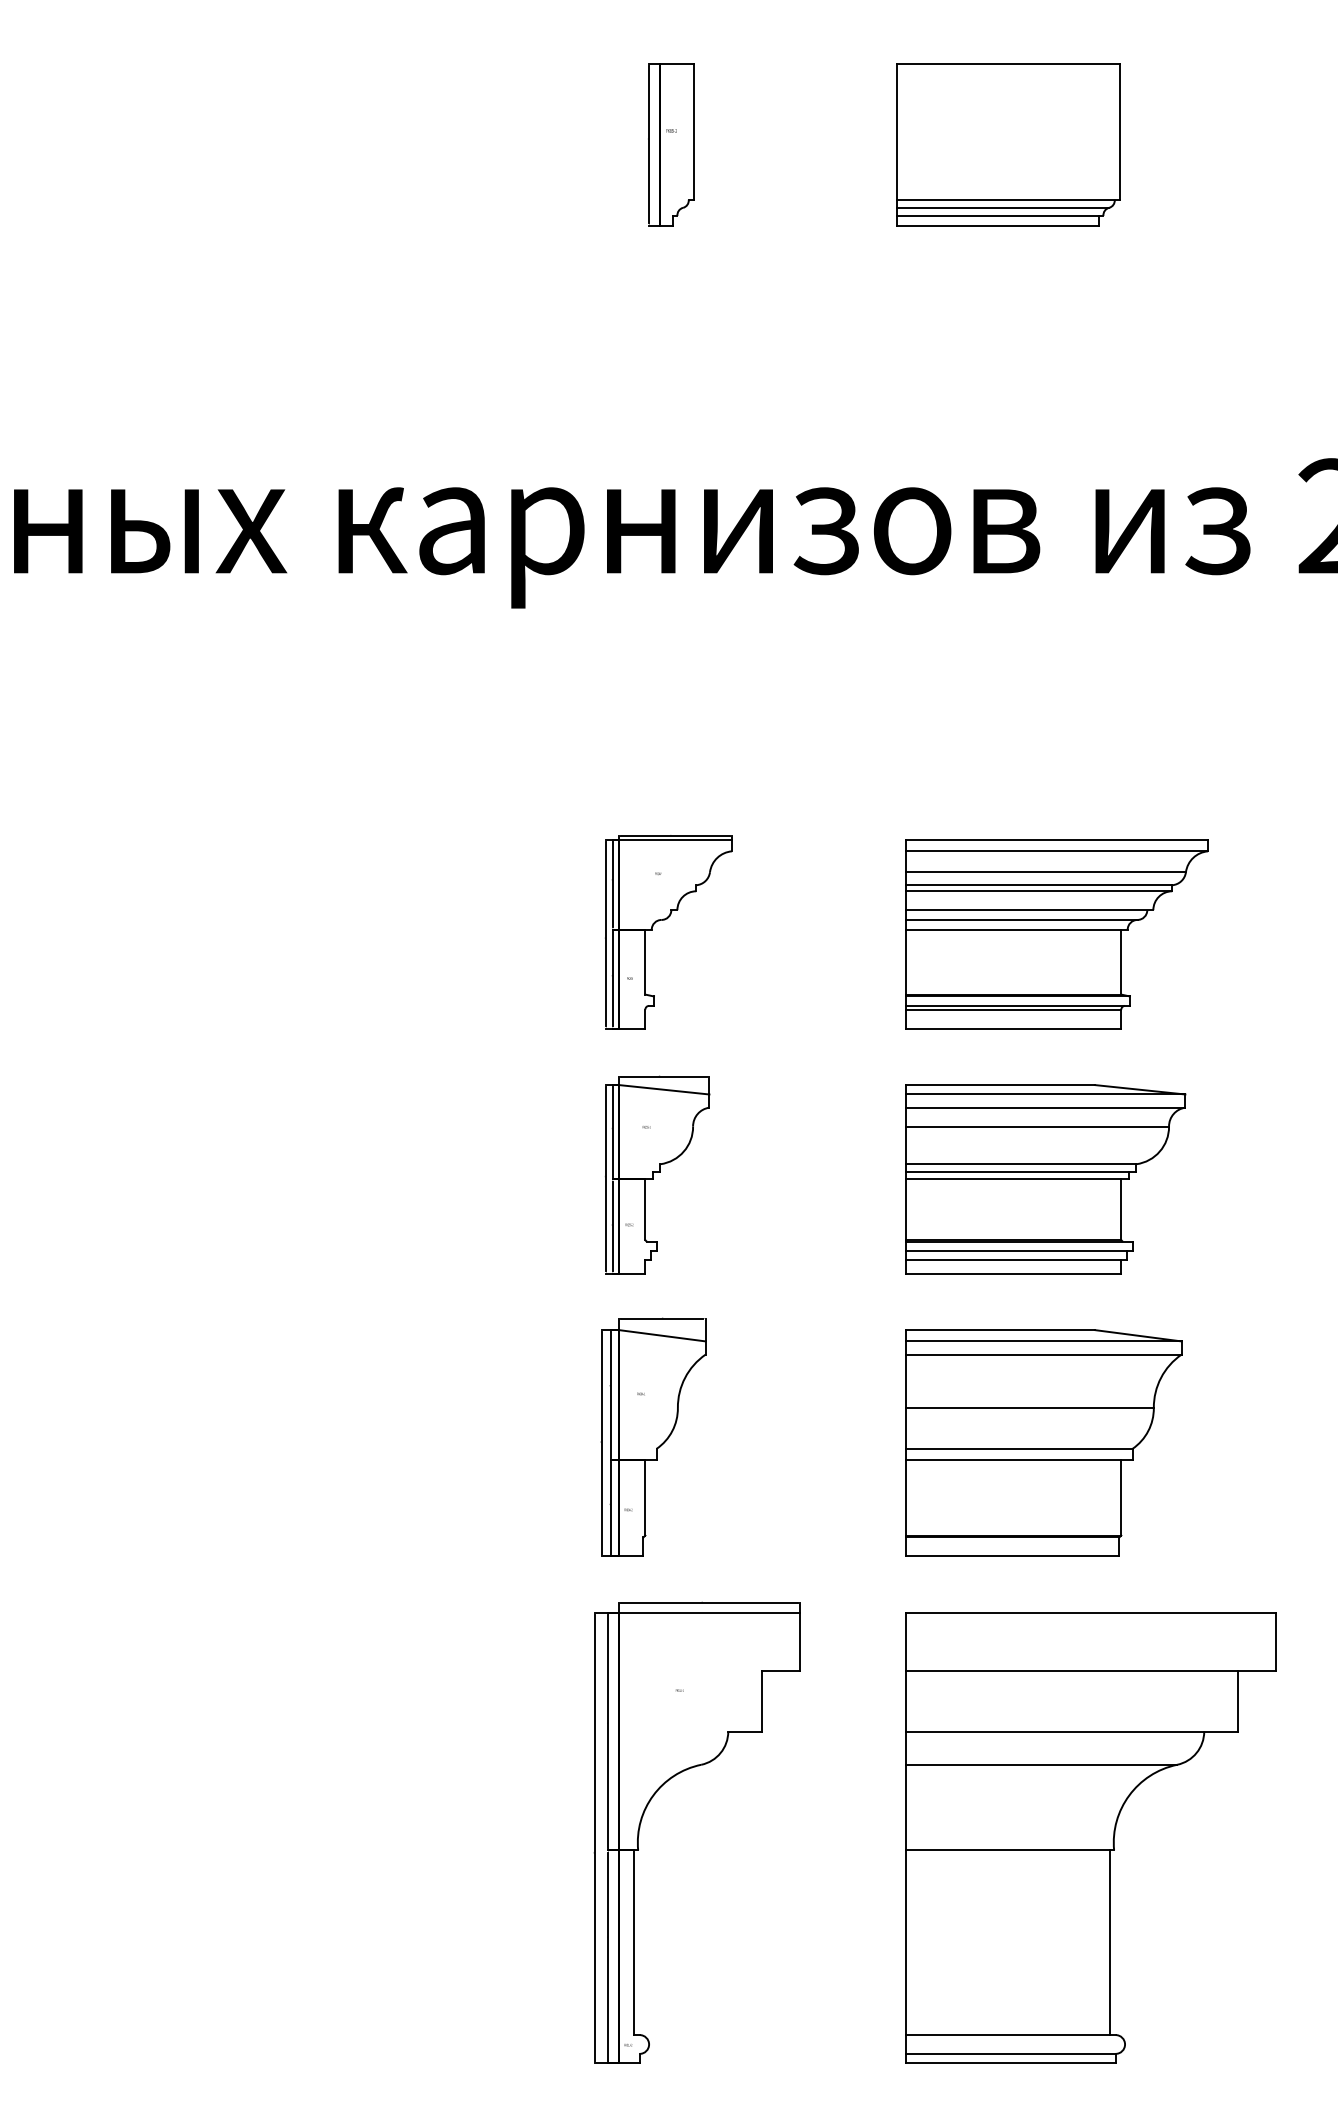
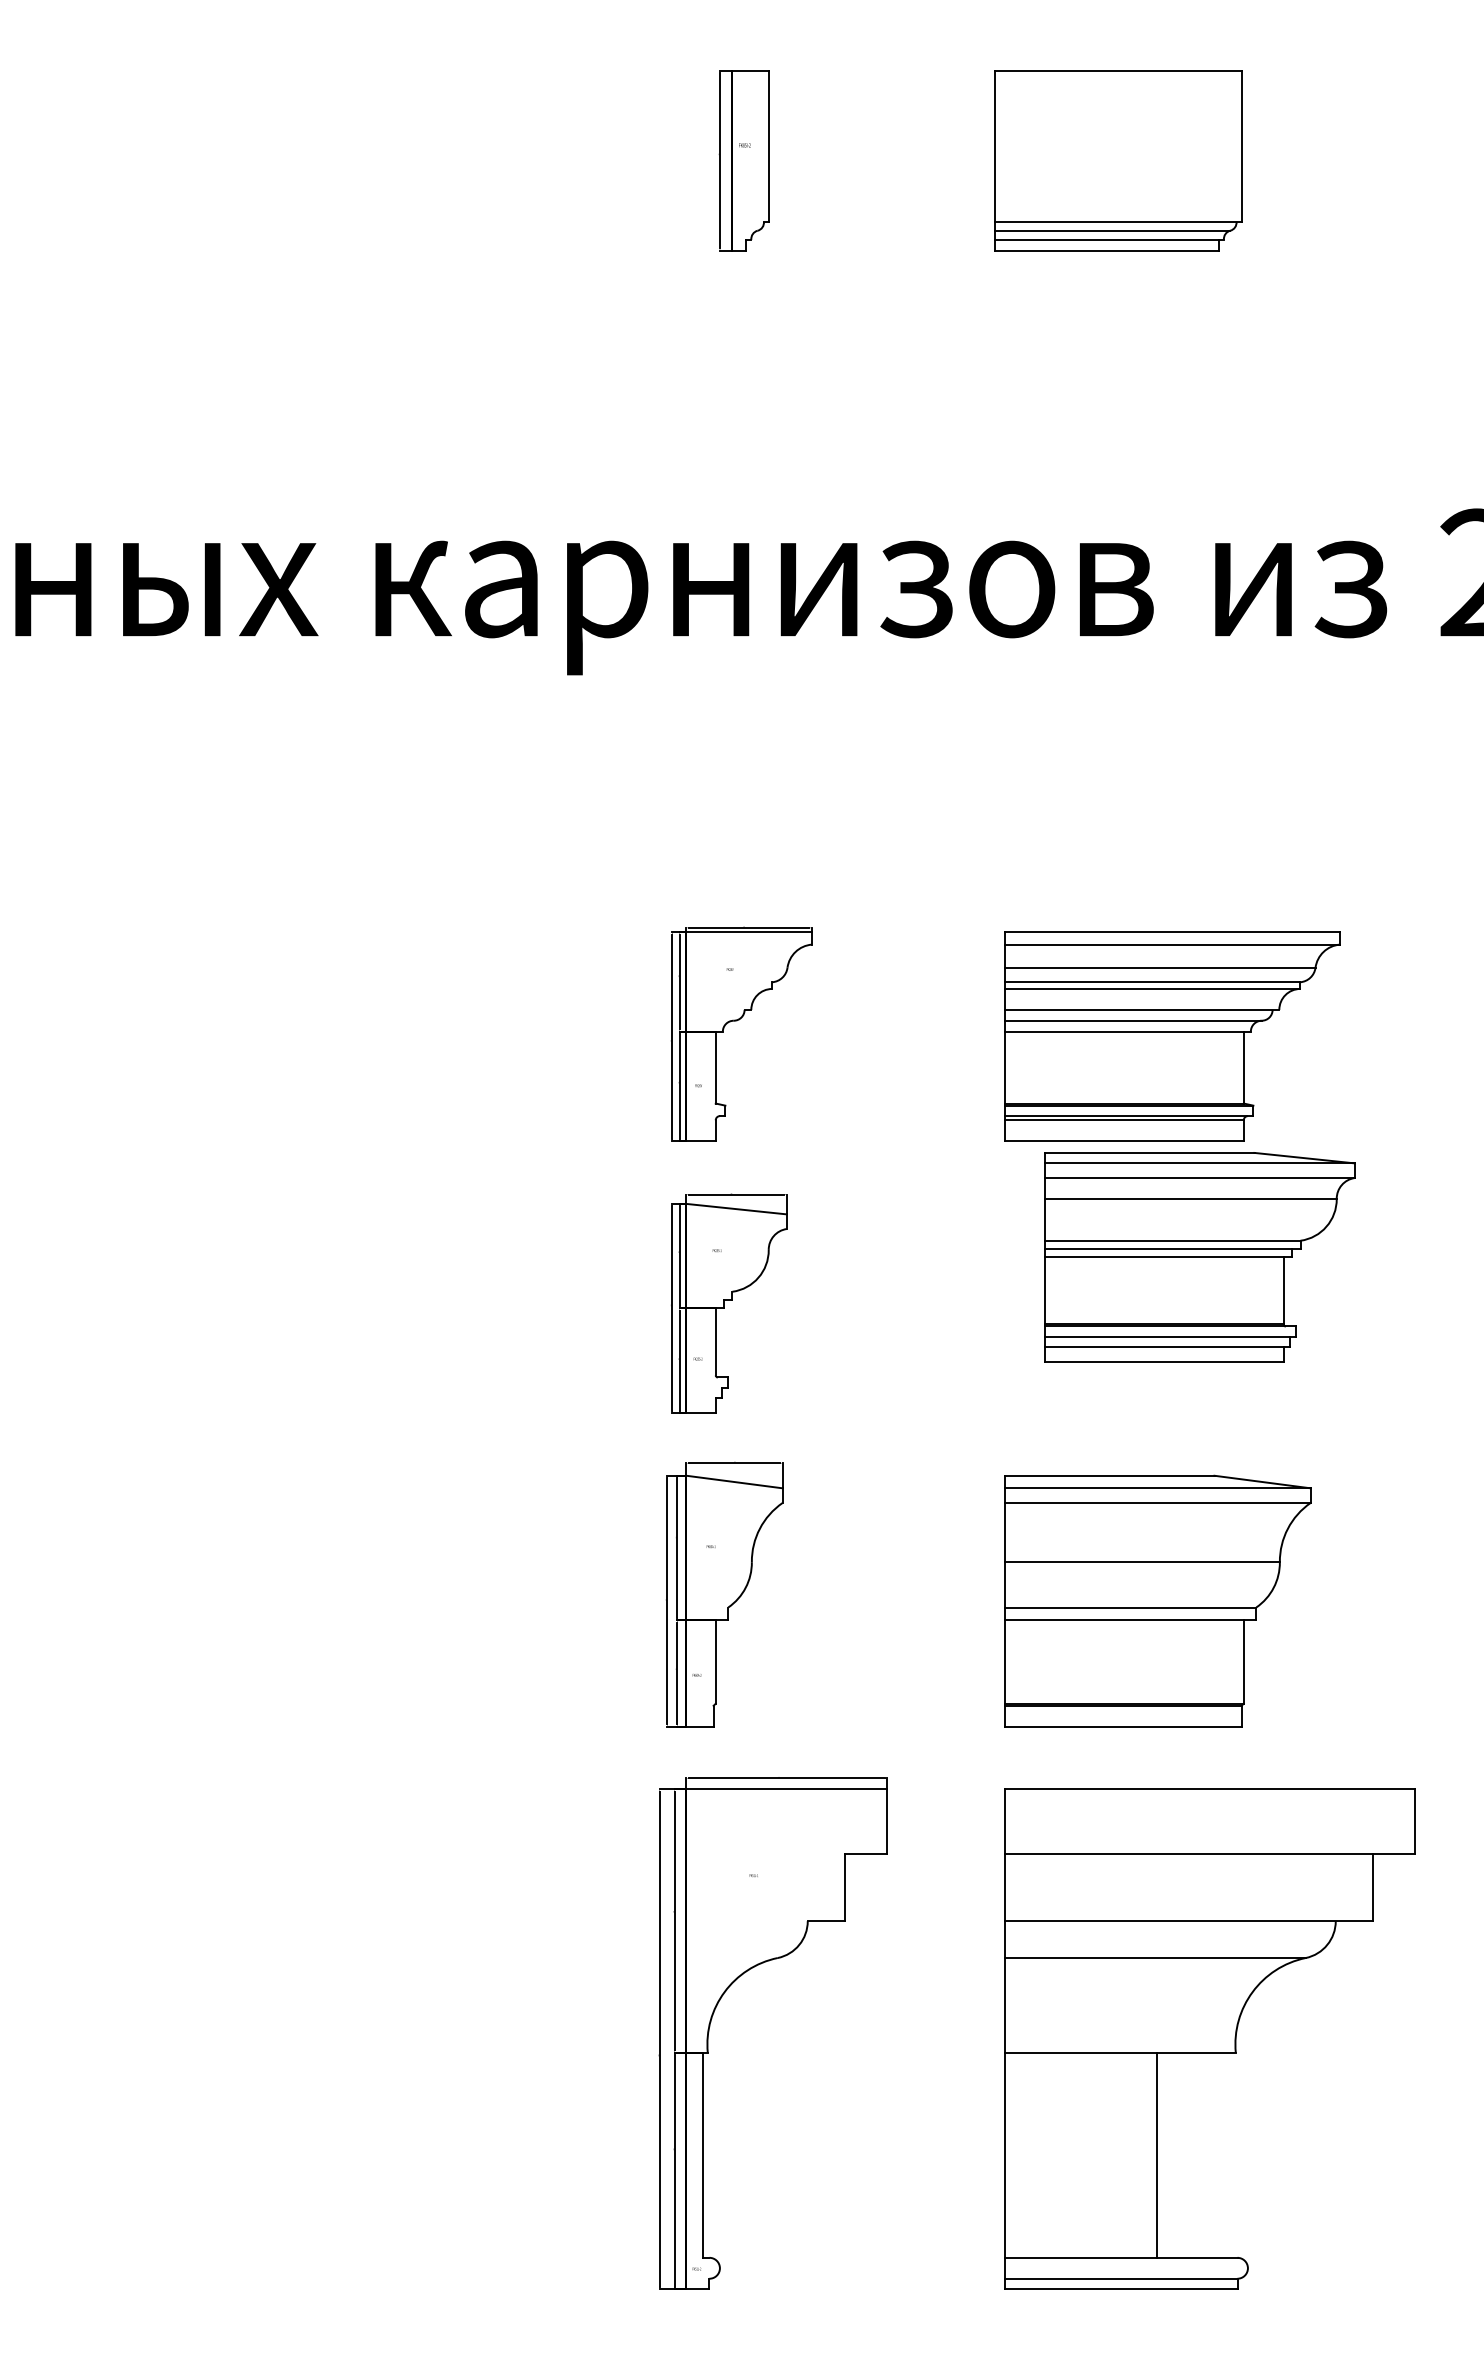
part: (1045, 1179) -> (1199, 1257), moved
line: (1110, 1941) -> (1157, 2154), moved

